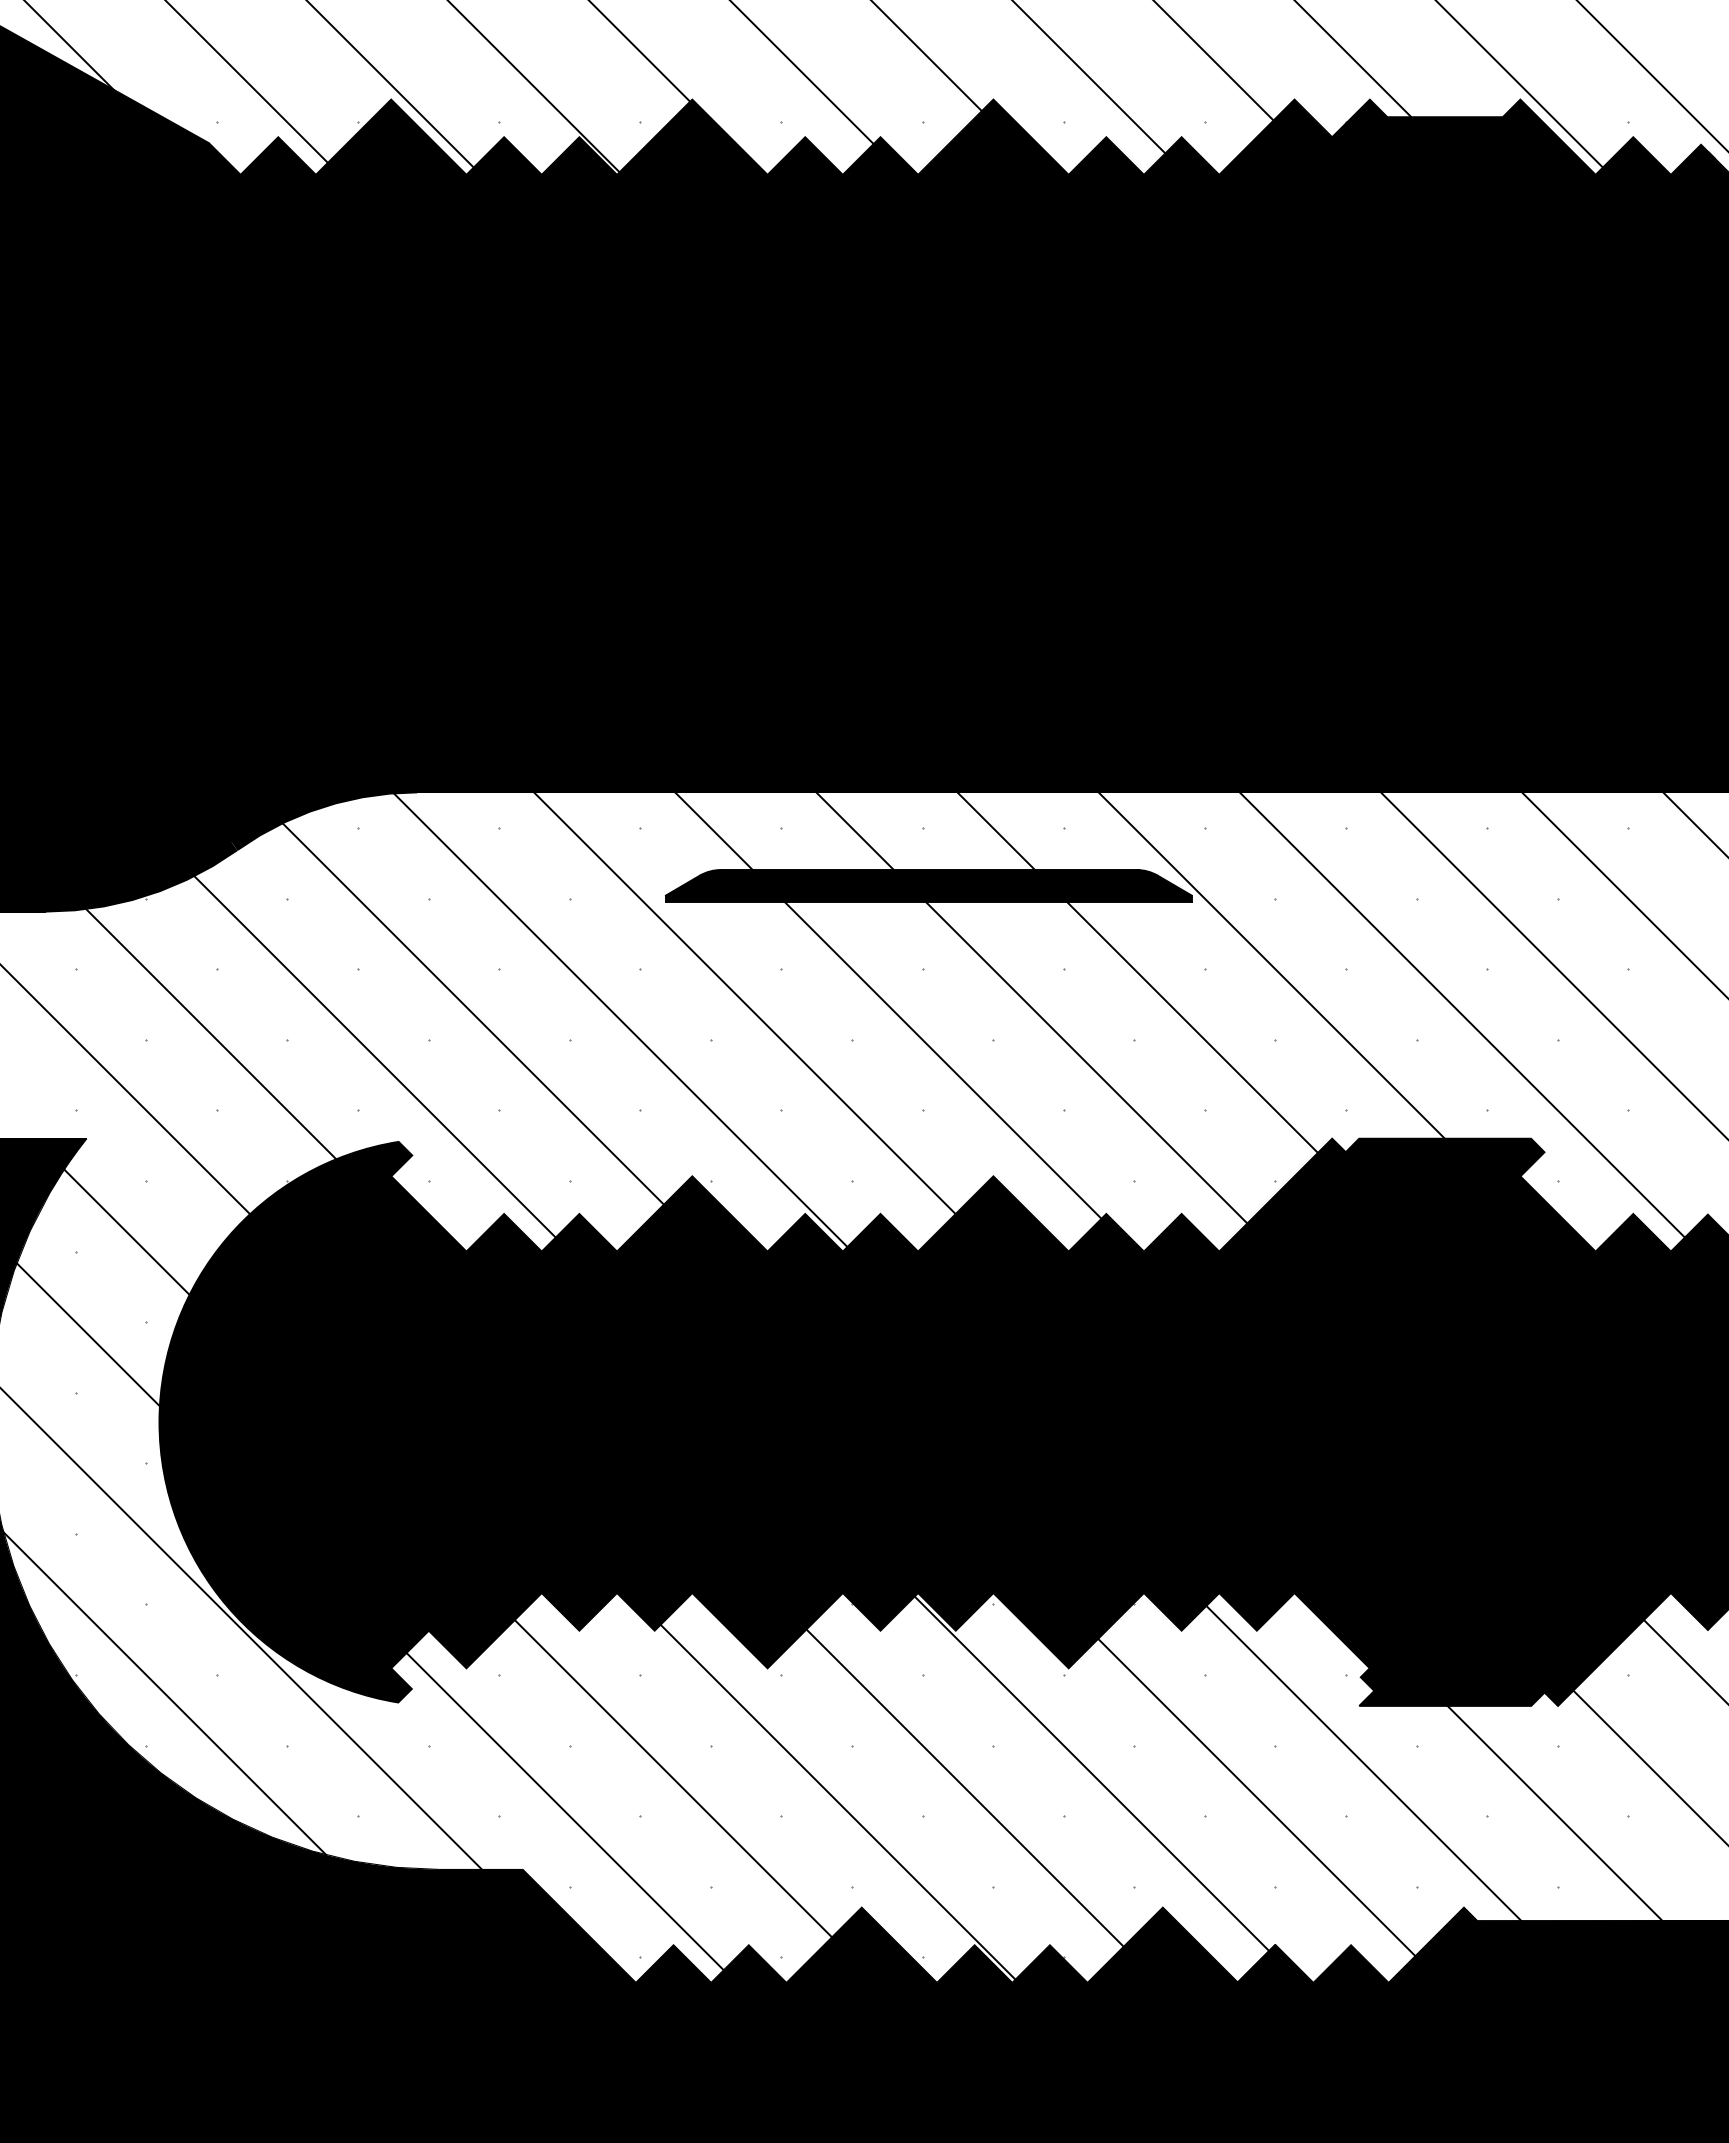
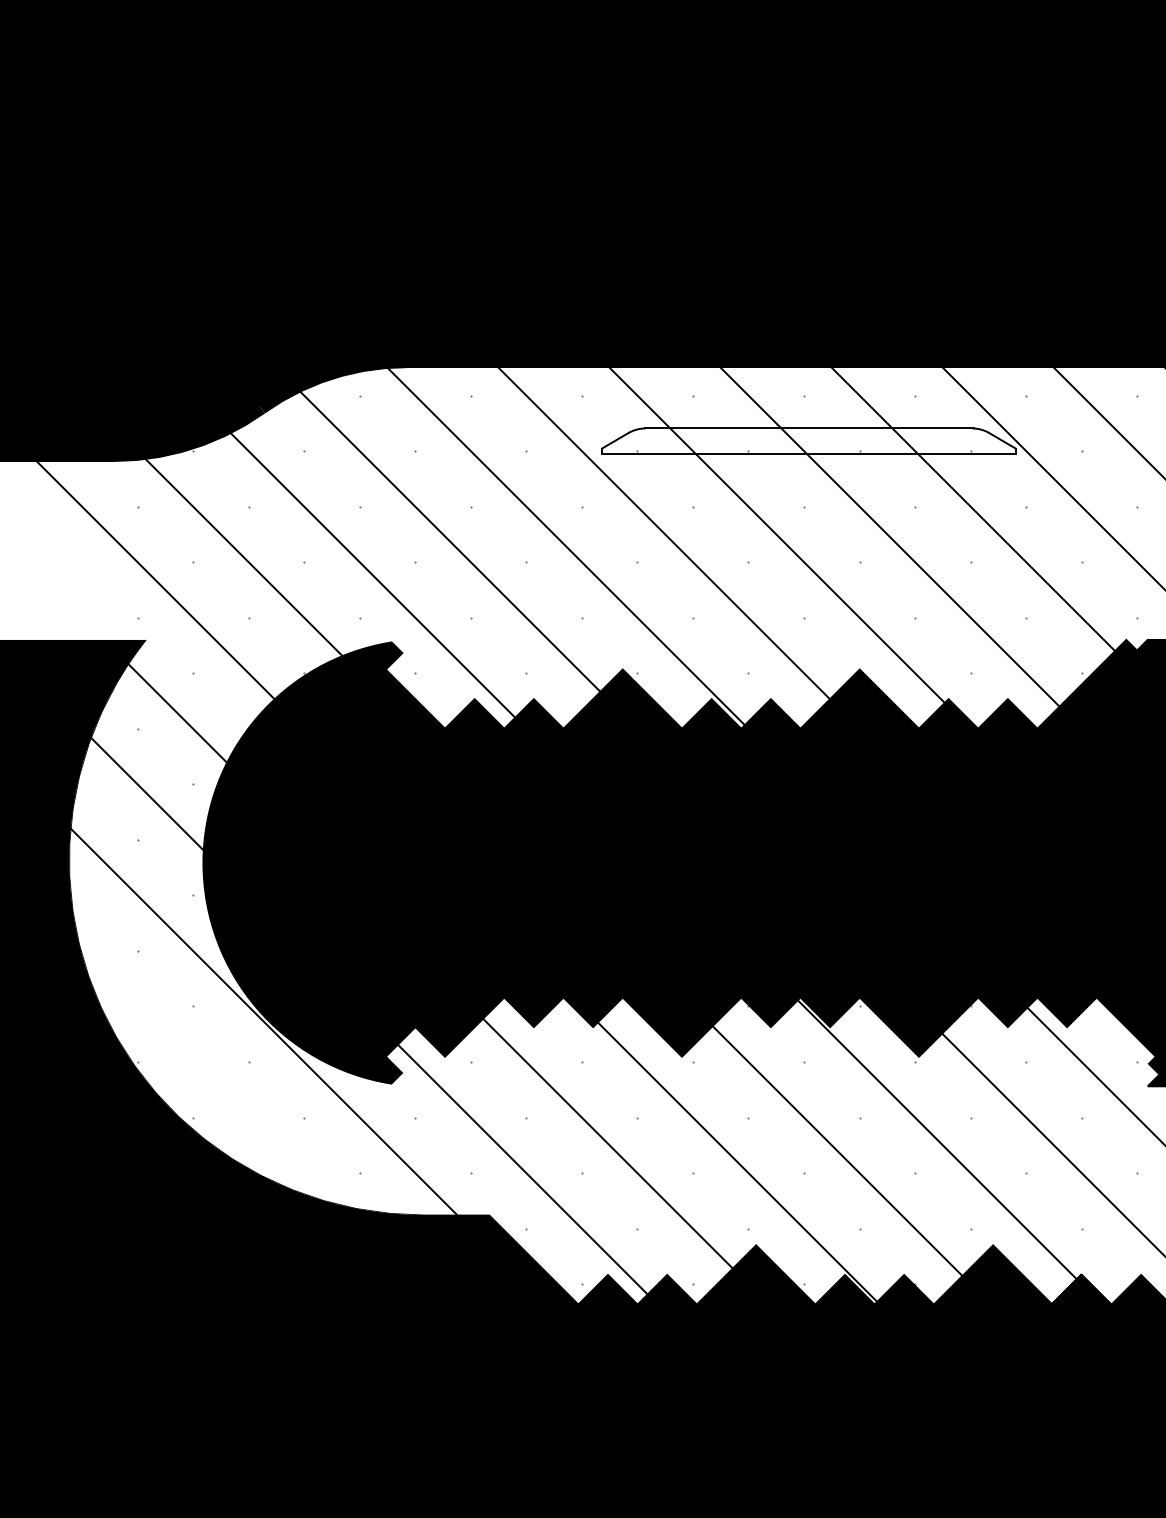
fill: (928, 885) -> (808, 440), removed
line: (164, 1693) -> (207, 1076), removed

